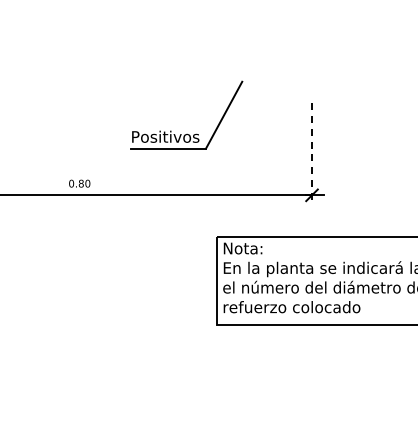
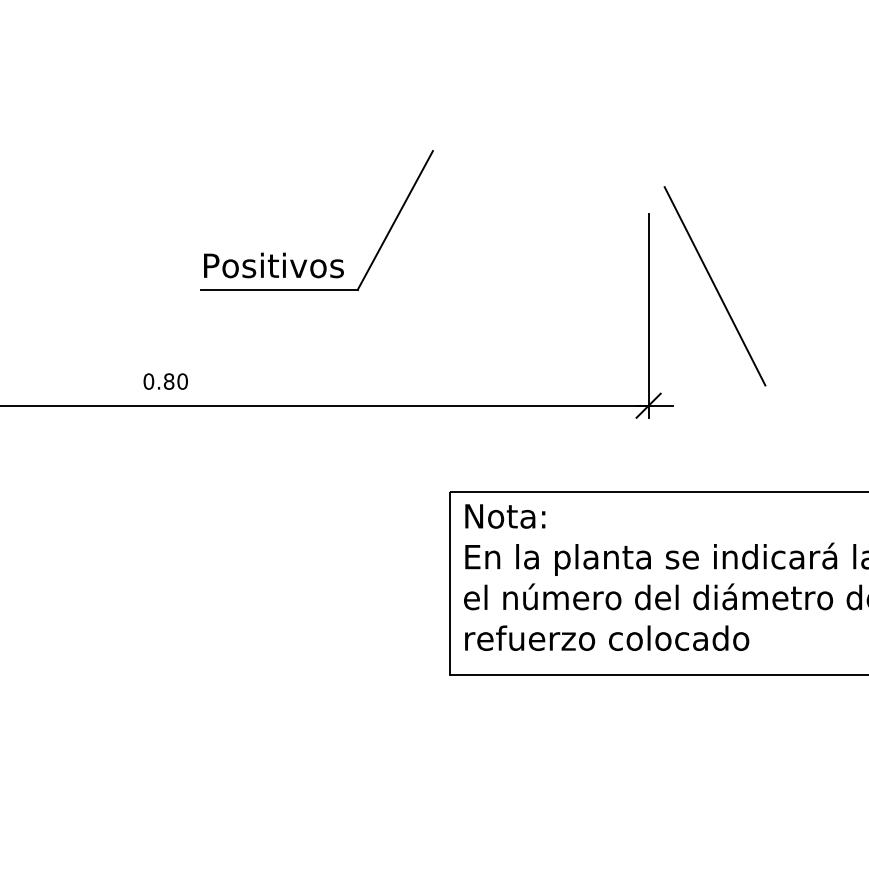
part: (187, 133) -> (319, 258), moved
line: (343, 137) -> (714, 285), added
line: (312, 152) -> (649, 316), dashed -> solid

